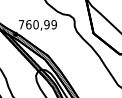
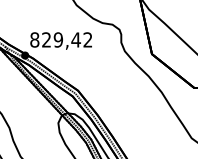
text: (37, 24) -> (60, 39), 760,99 -> 829,42

